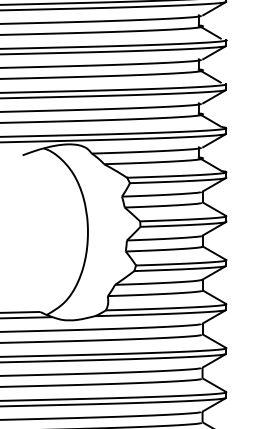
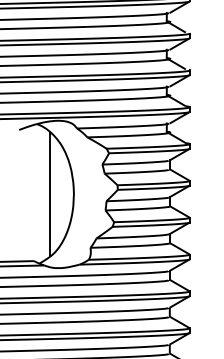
line: (59, 231) -> (50, 193), added

